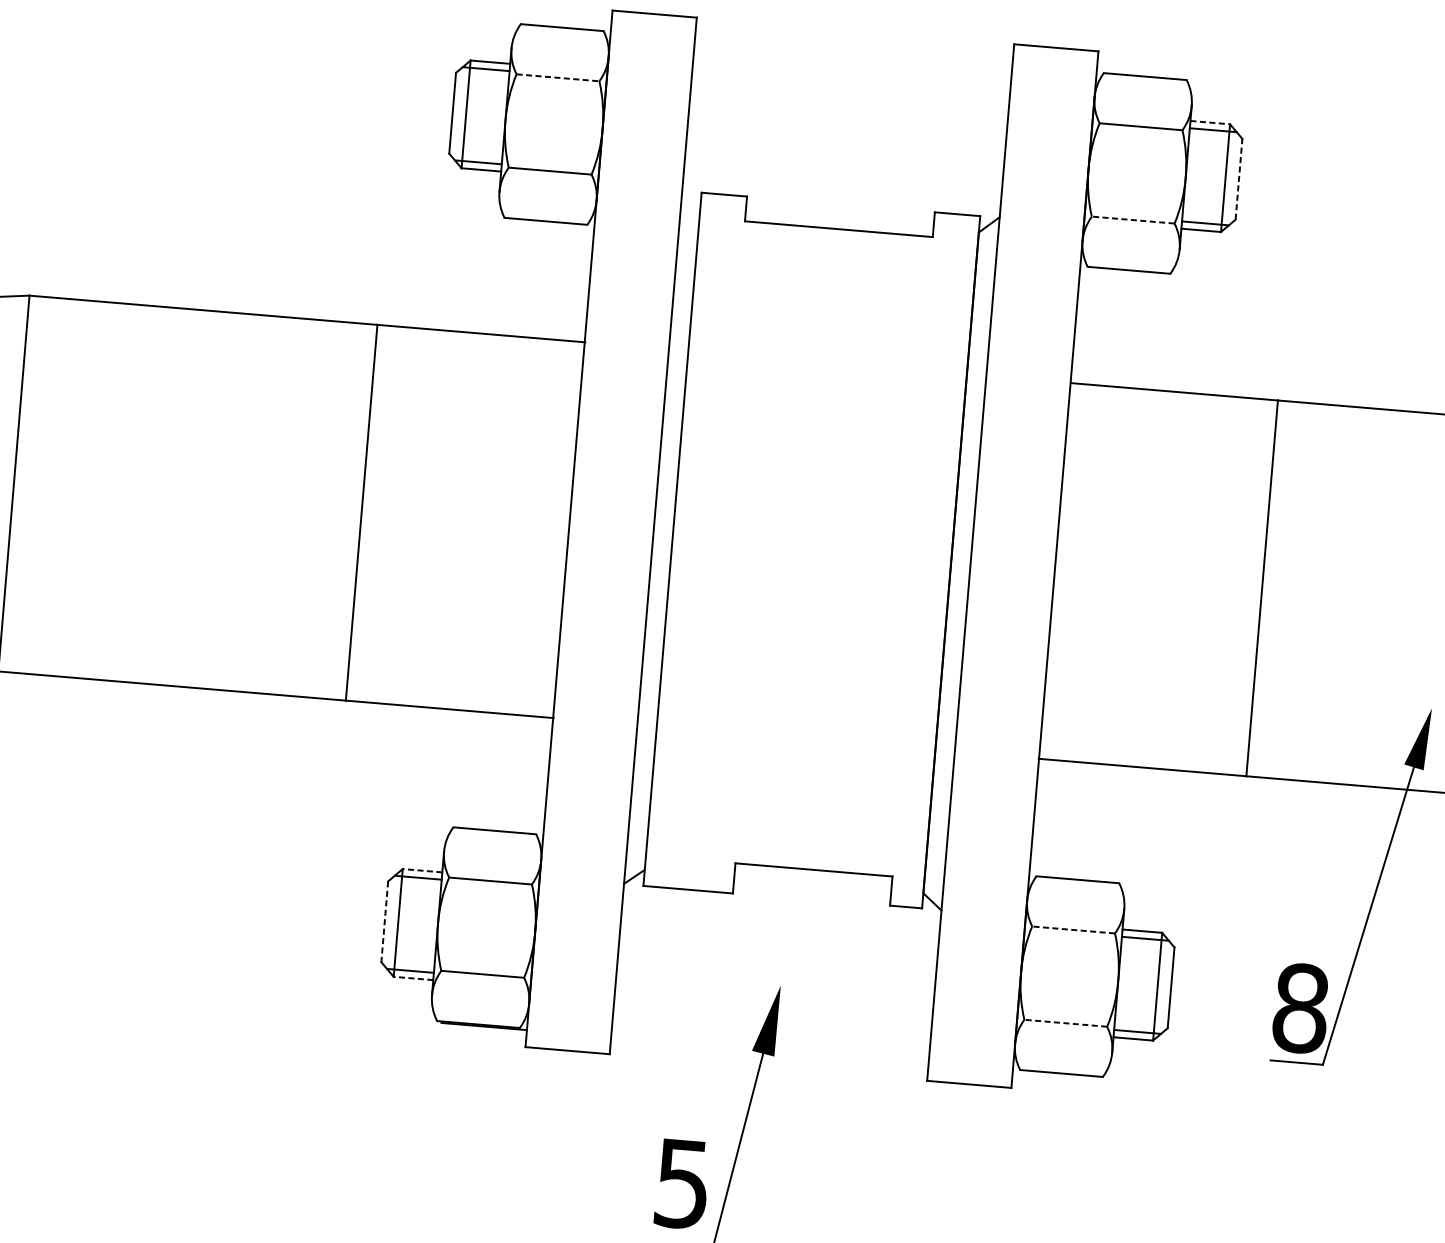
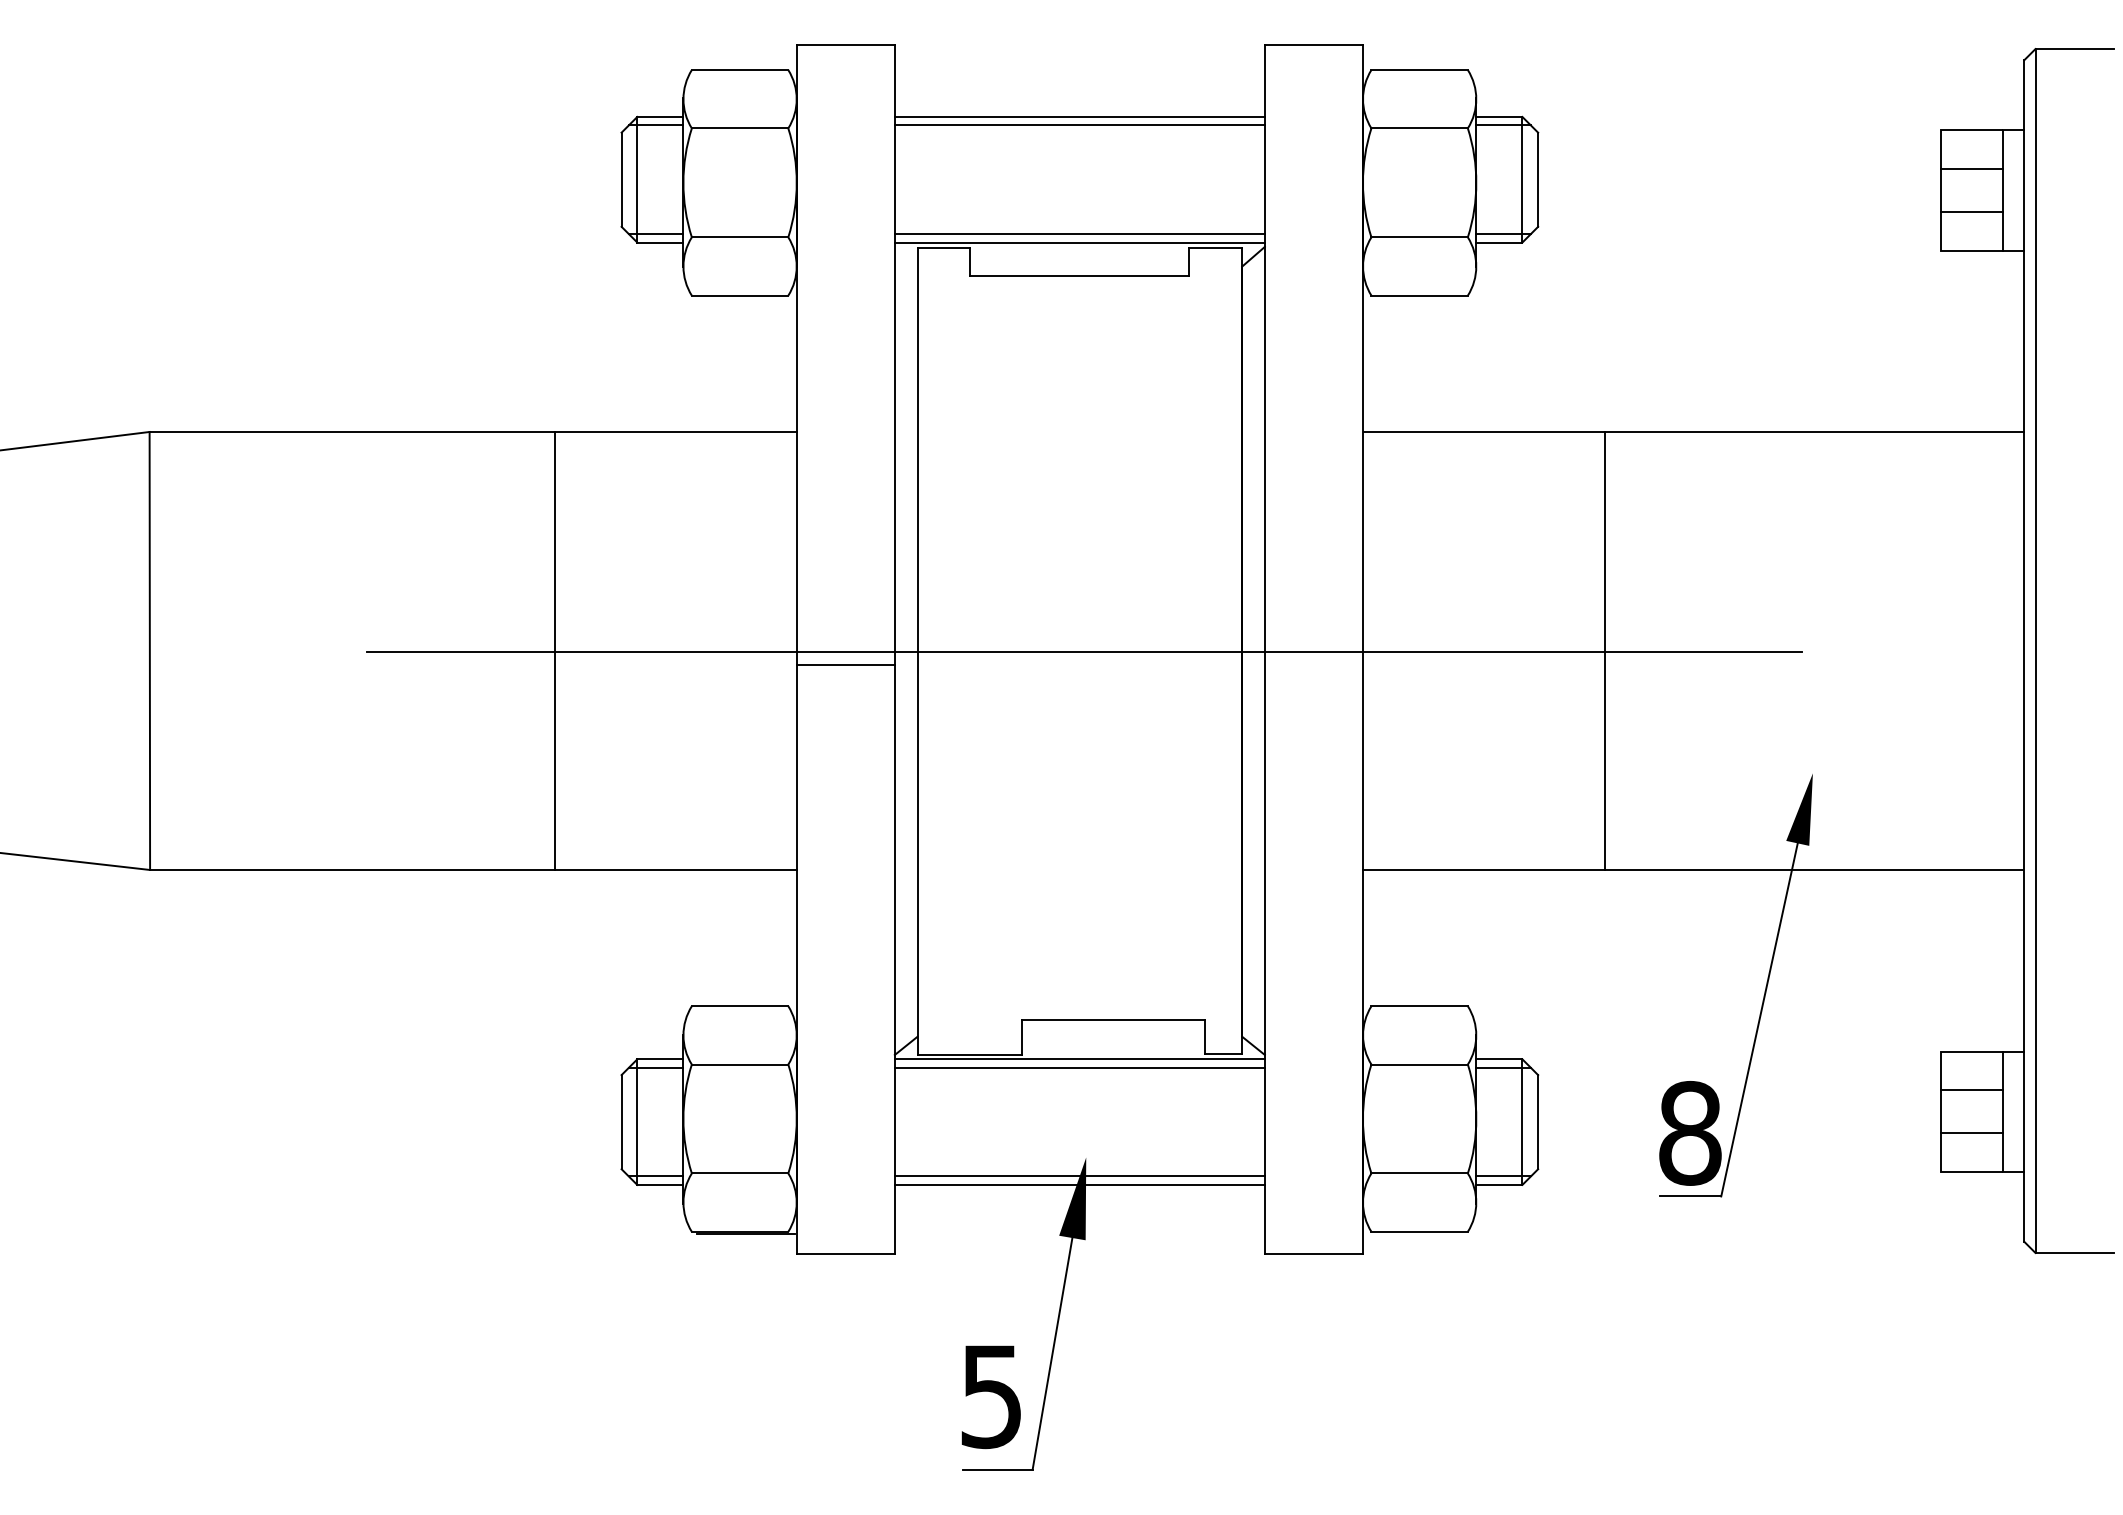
line: (558, 77) -> (740, 128), dashed -> solid
line: (850, 91) -> (1079, 116), added
line: (849, 99) -> (1079, 125), added
line: (1210, 122) -> (1499, 116), dashed -> solid
line: (1239, 179) -> (1538, 179), dashed -> solid
line: (841, 193) -> (1079, 234), added
line: (840, 200) -> (1079, 242), added
line: (1133, 220) -> (1419, 237), dashed -> solid
line: (609, 546) -> (845, 665), added
line: (815, 551) -> (1084, 651), added
line: (421, 870) -> (659, 1059), dashed -> solid
line: (782, 901) -> (1079, 1059), added
line: (781, 907) -> (1079, 1067), added
line: (384, 922) -> (621, 1122), dashed -> solid
line: (1073, 929) -> (1419, 1064), dashed -> solid
line: (412, 978) -> (659, 1184), dashed -> solid
line: (773, 1001) -> (1079, 1176), added
line: (773, 1008) -> (1079, 1184), added
line: (1065, 1023) -> (1419, 1173), dashed -> solid

